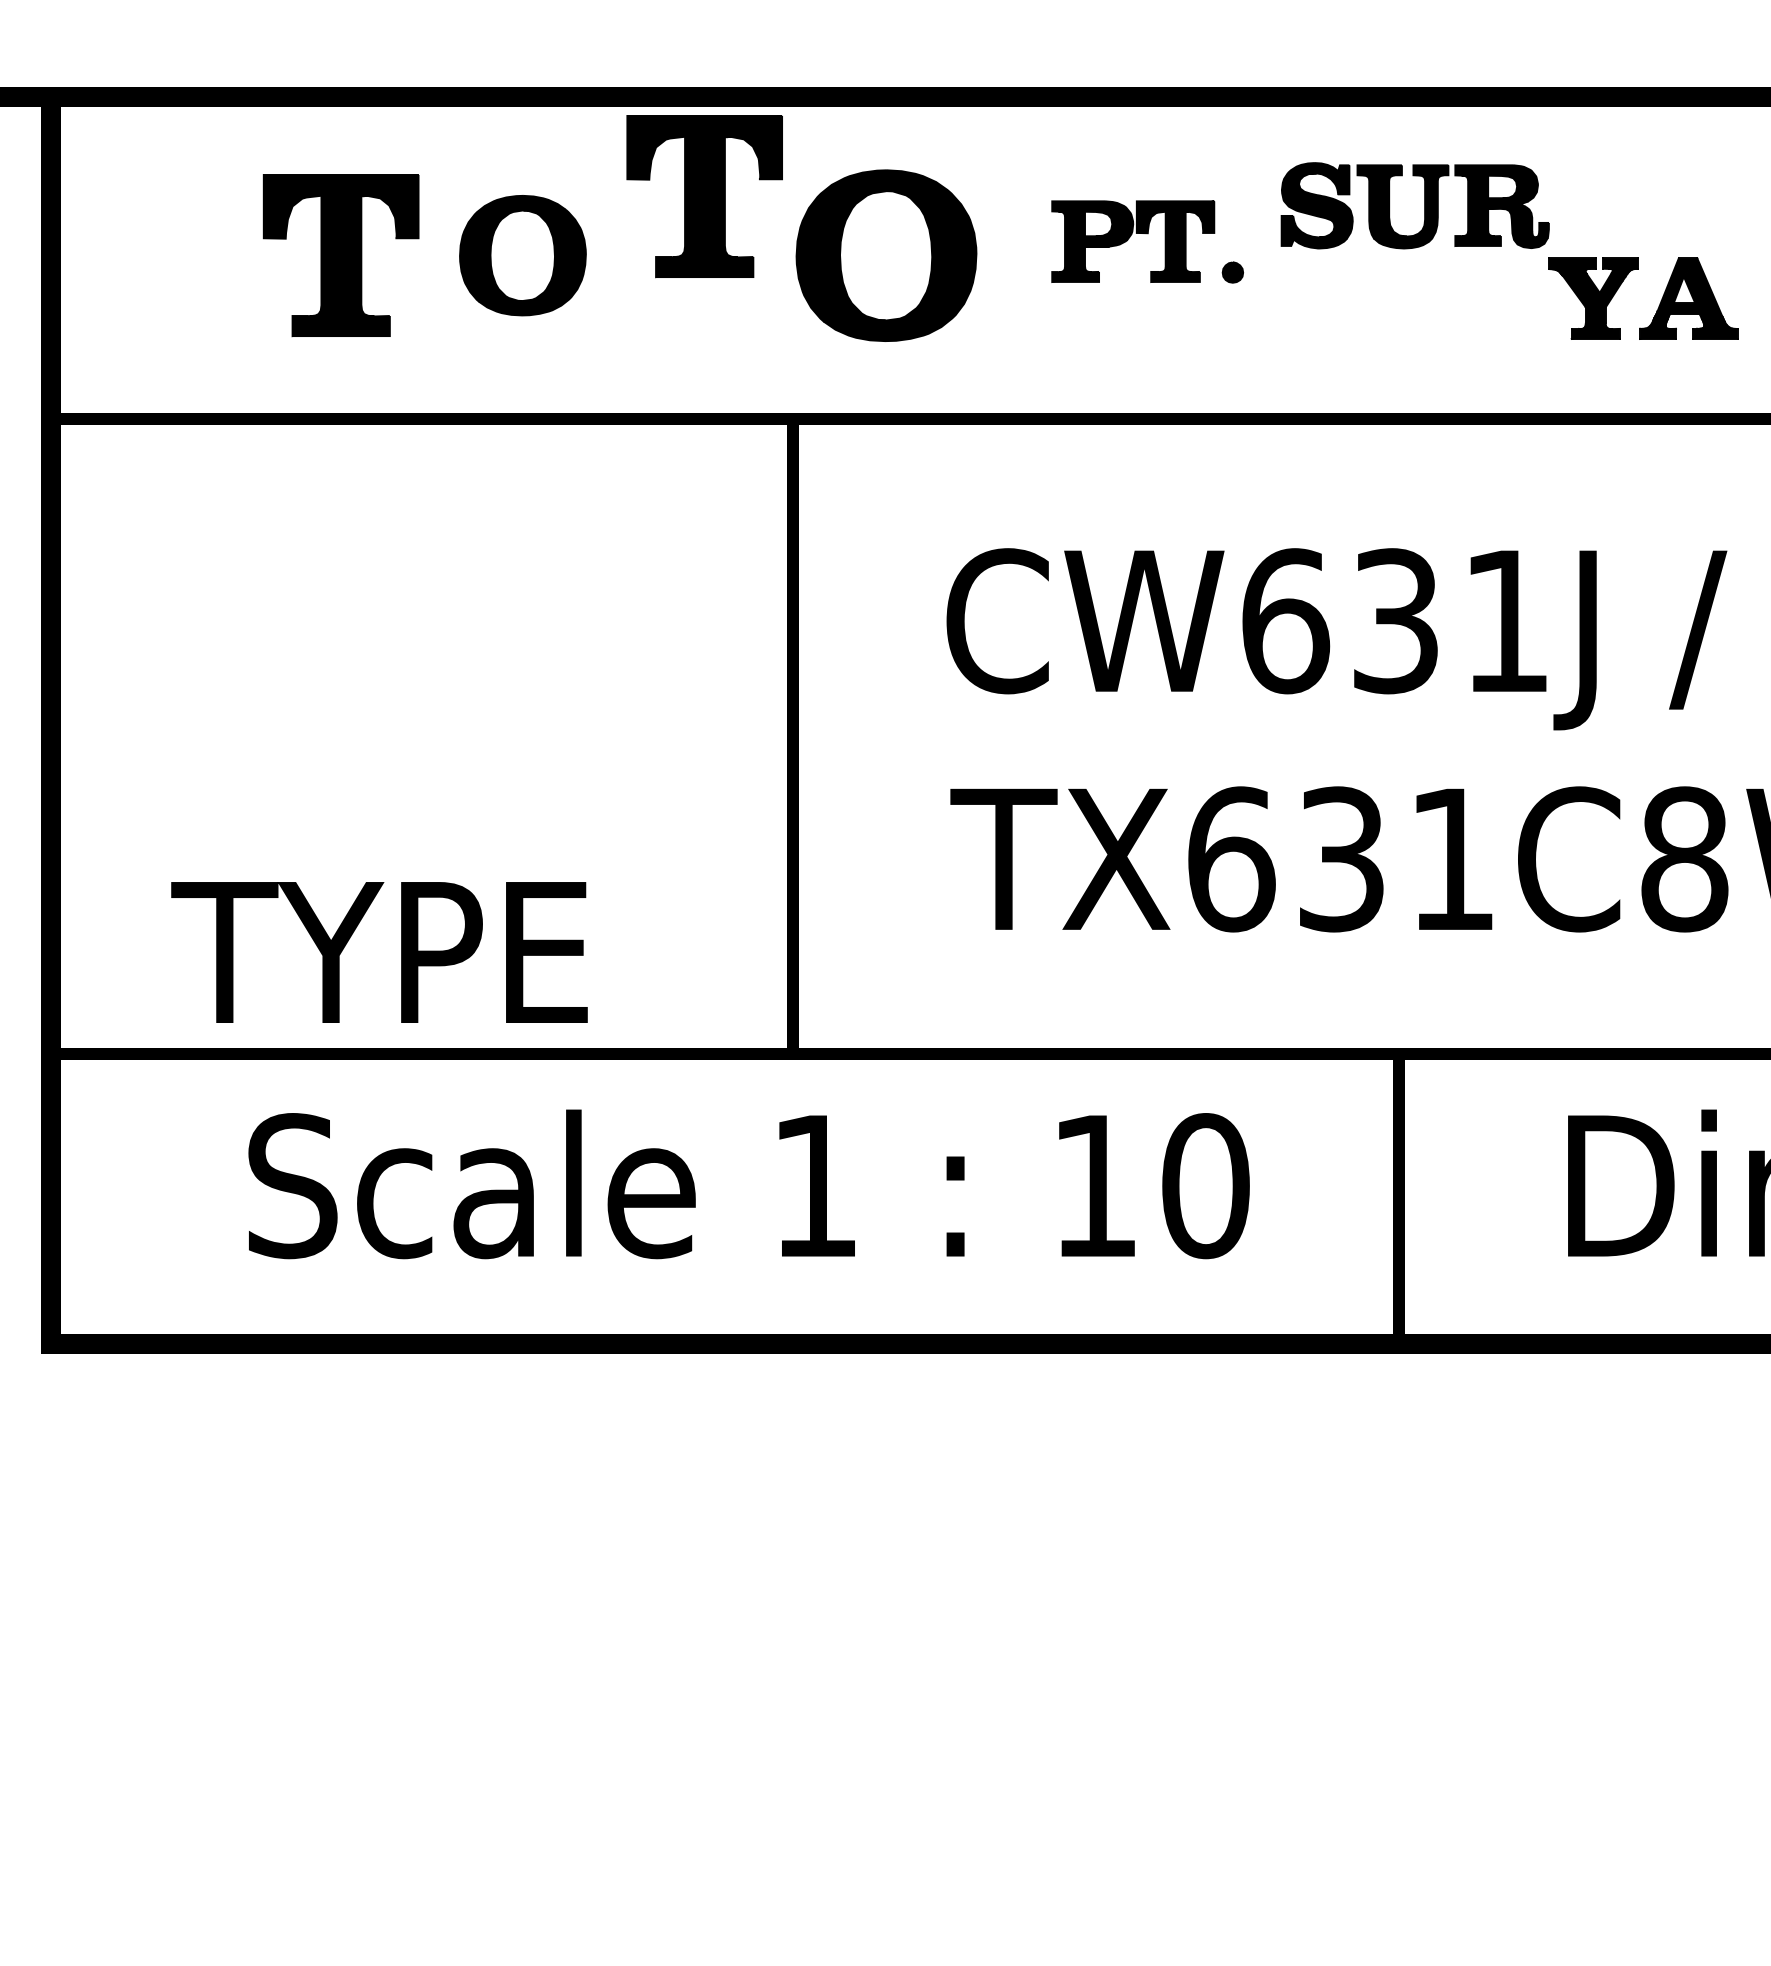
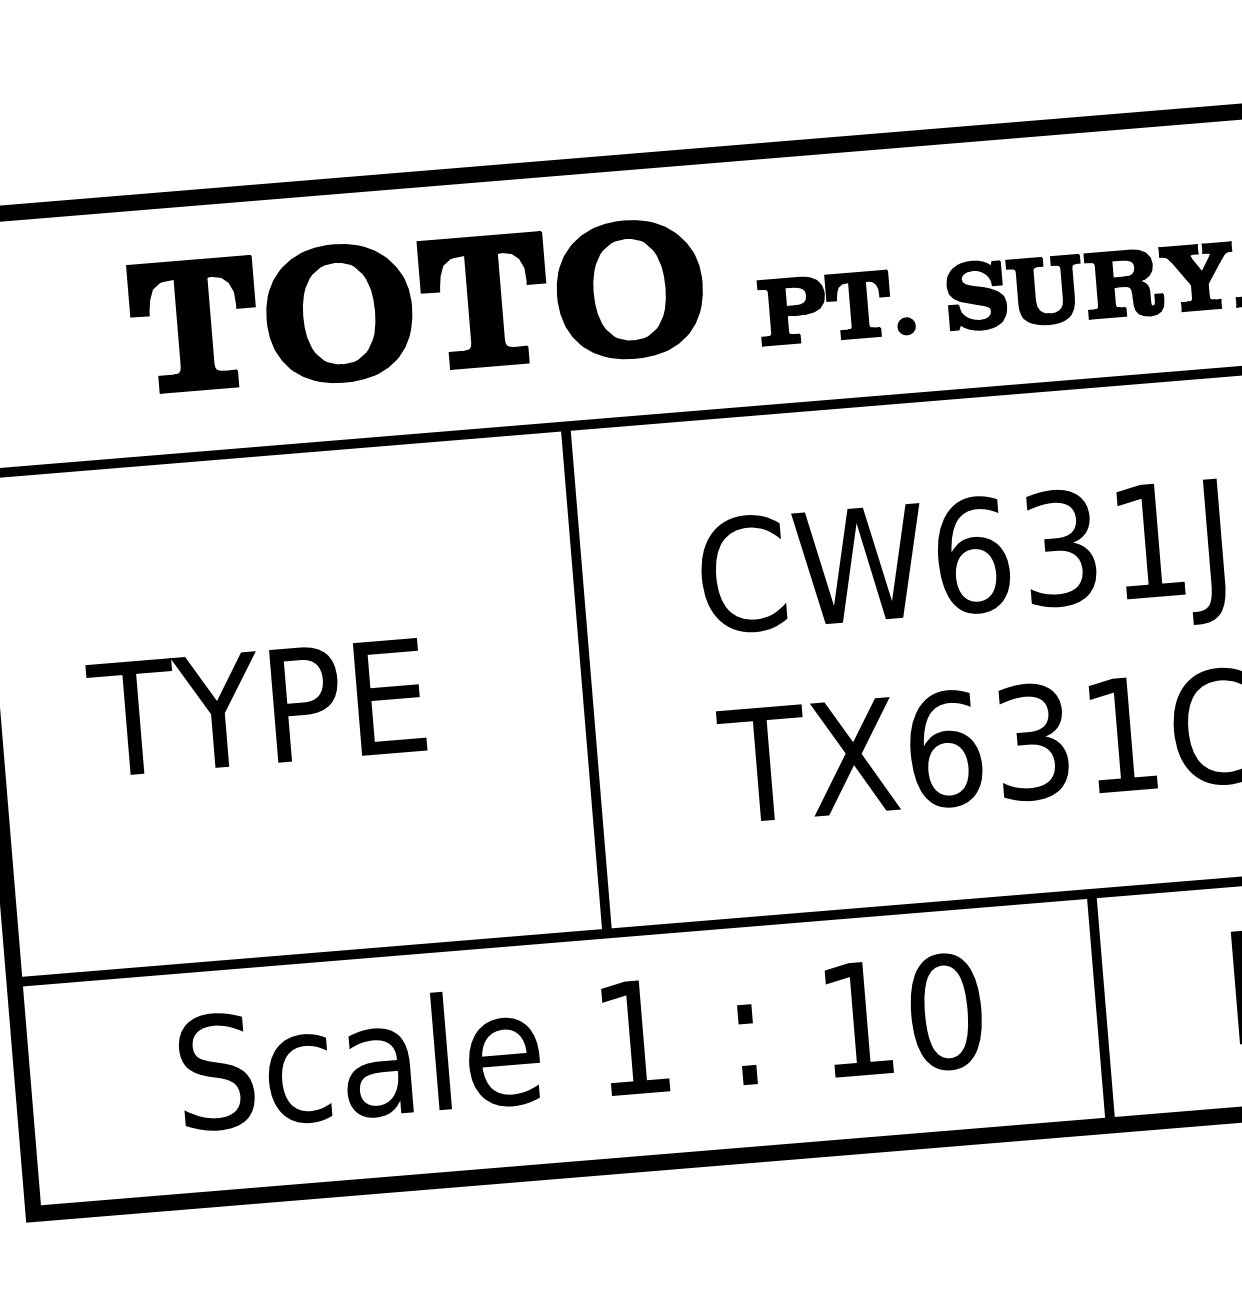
part: (704, 196) -> (484, 301), moved
part: (1424, 205) -> (1062, 288), moved
part: (1147, 234) -> (835, 301), moved
part: (522, 255) -> (338, 313), size x1.43
text: (379, 952) -> (256, 707), moved

